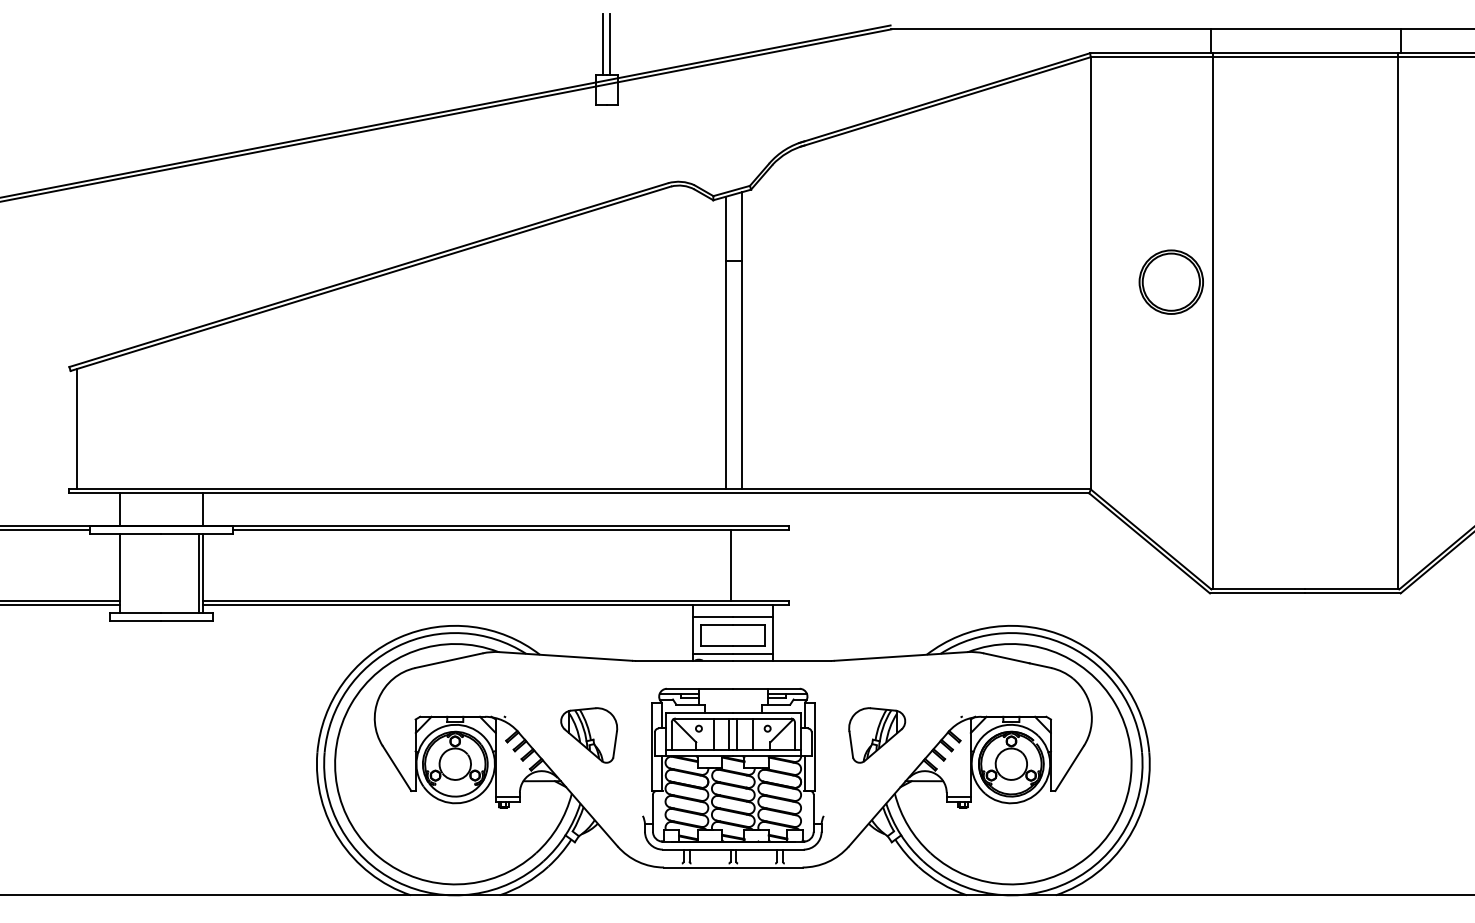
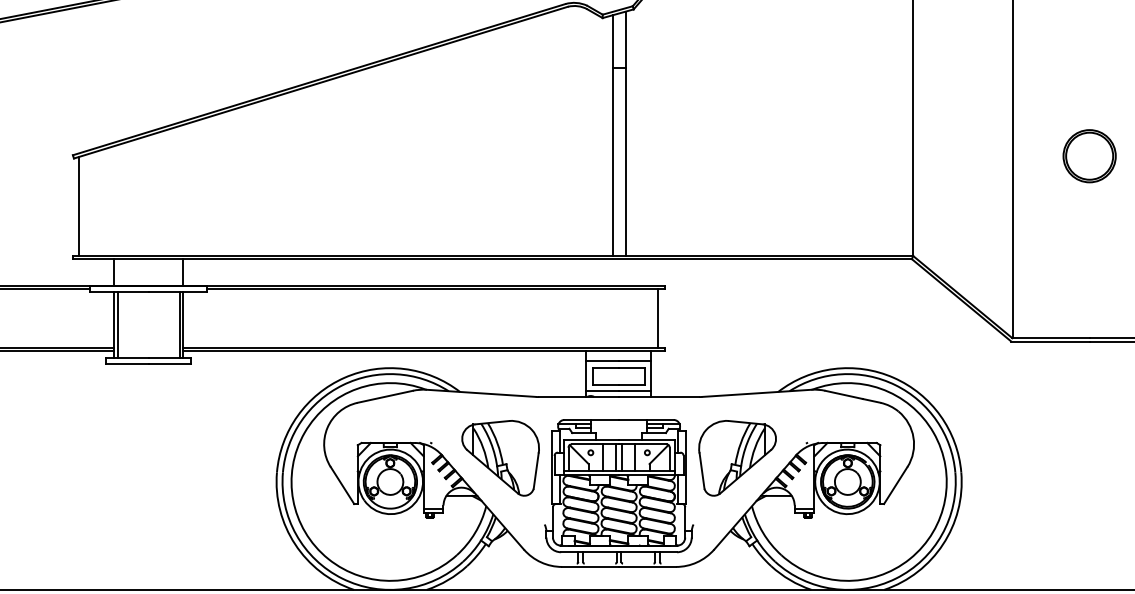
part: (1170, 281) -> (1088, 155), moved
line: (731, 565) -> (658, 318), moved
line: (123, 573) -> (117, 325), added
part: (588, 735) -> (499, 458), size x1.67
part: (876, 735) -> (736, 458), size x1.67

